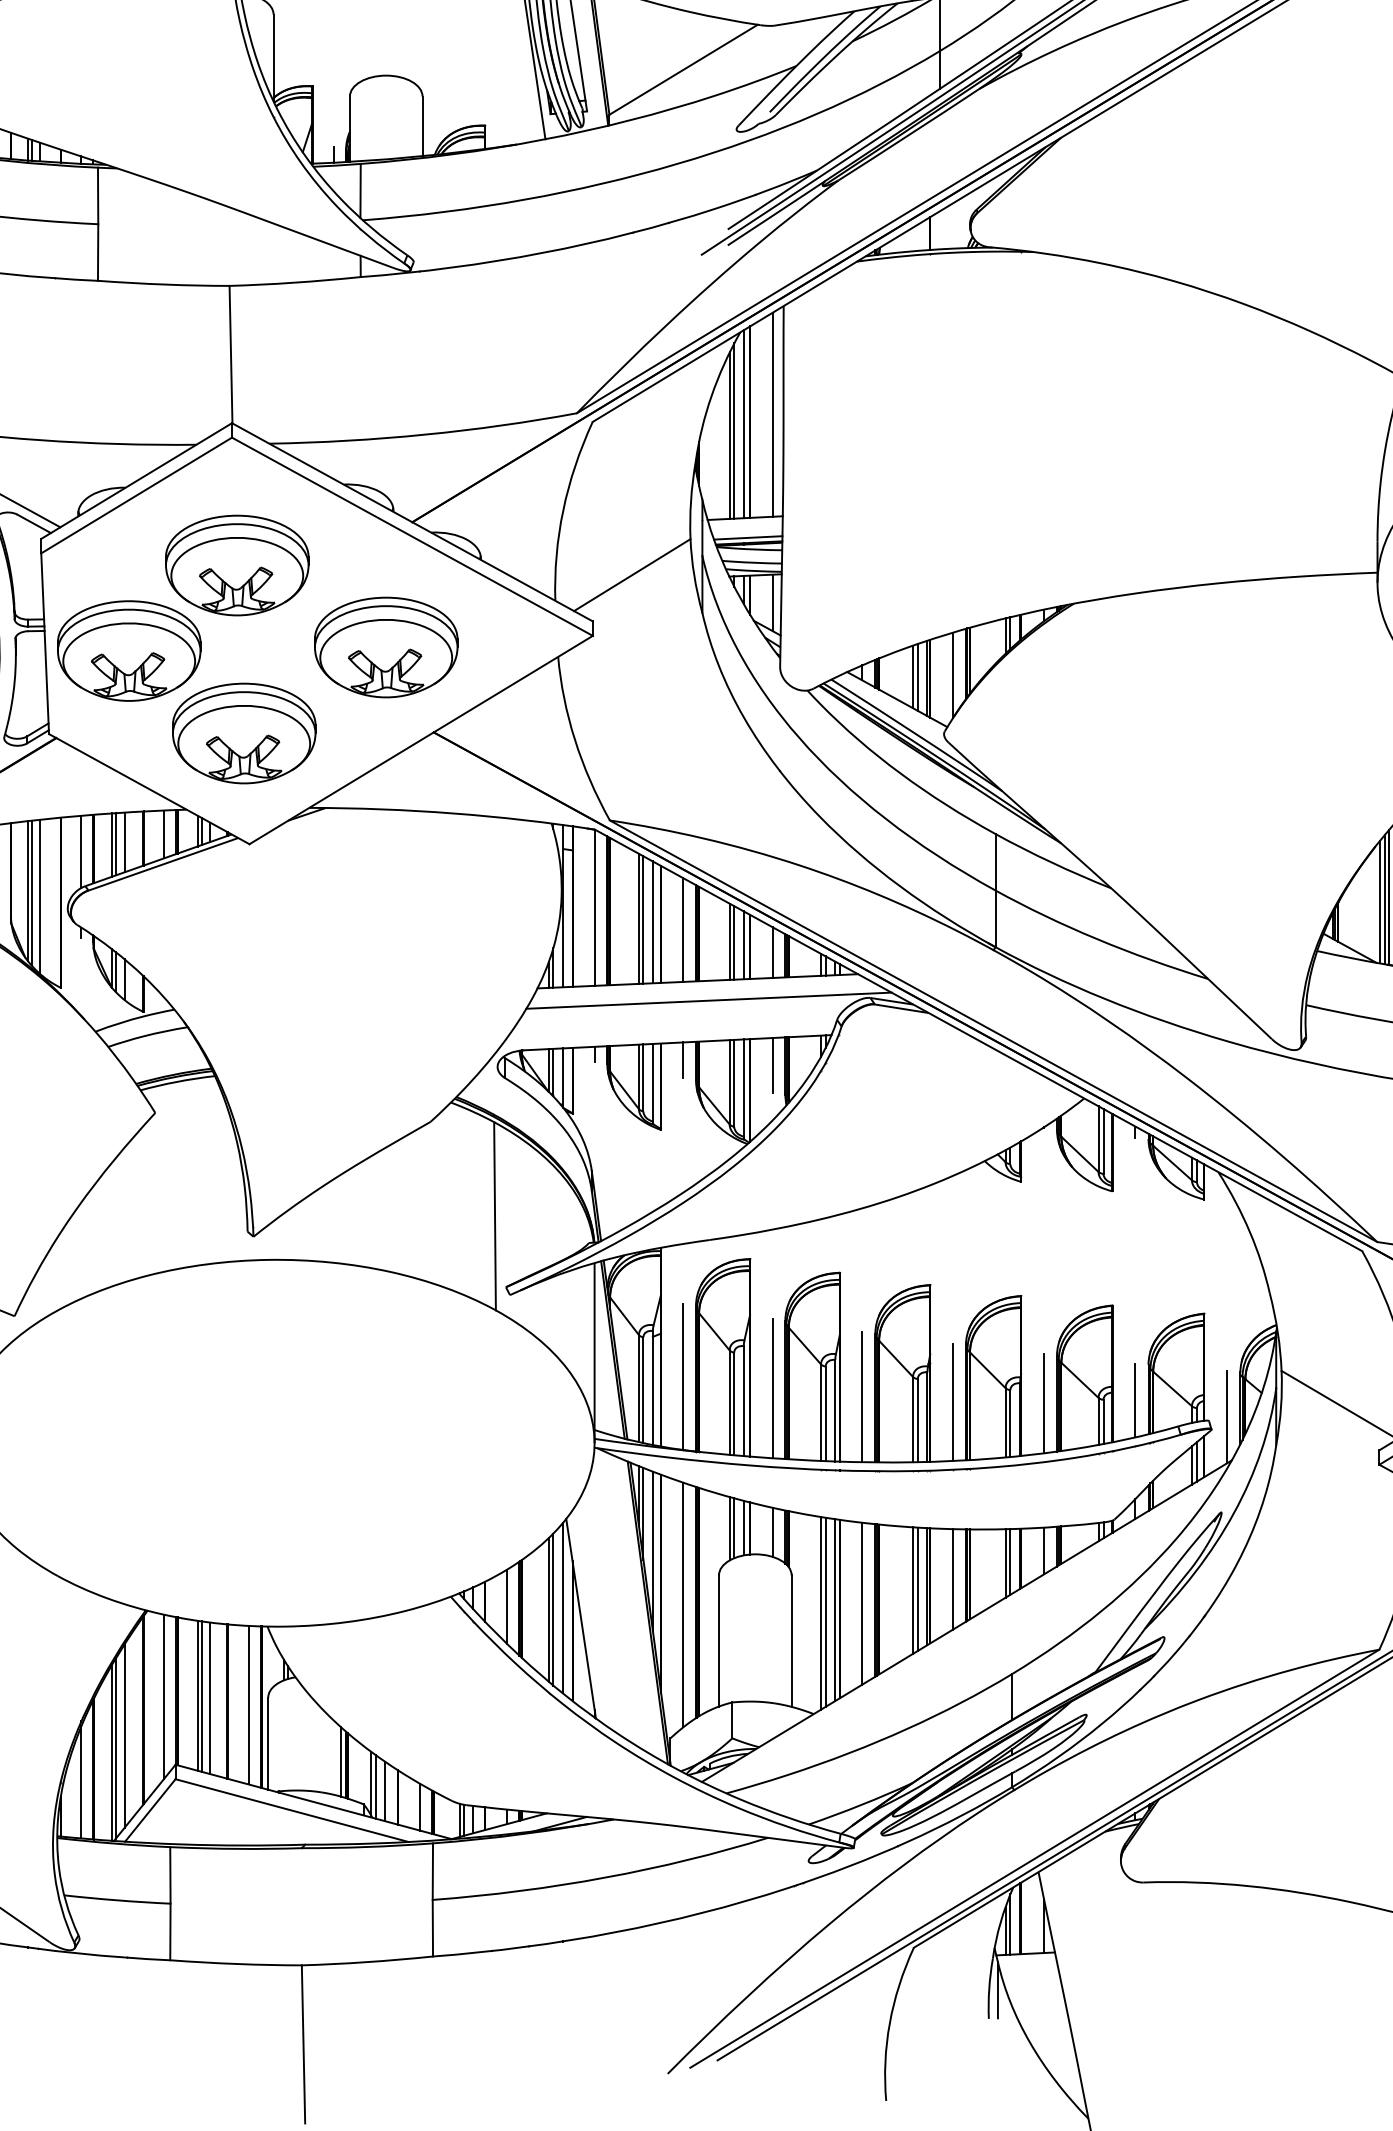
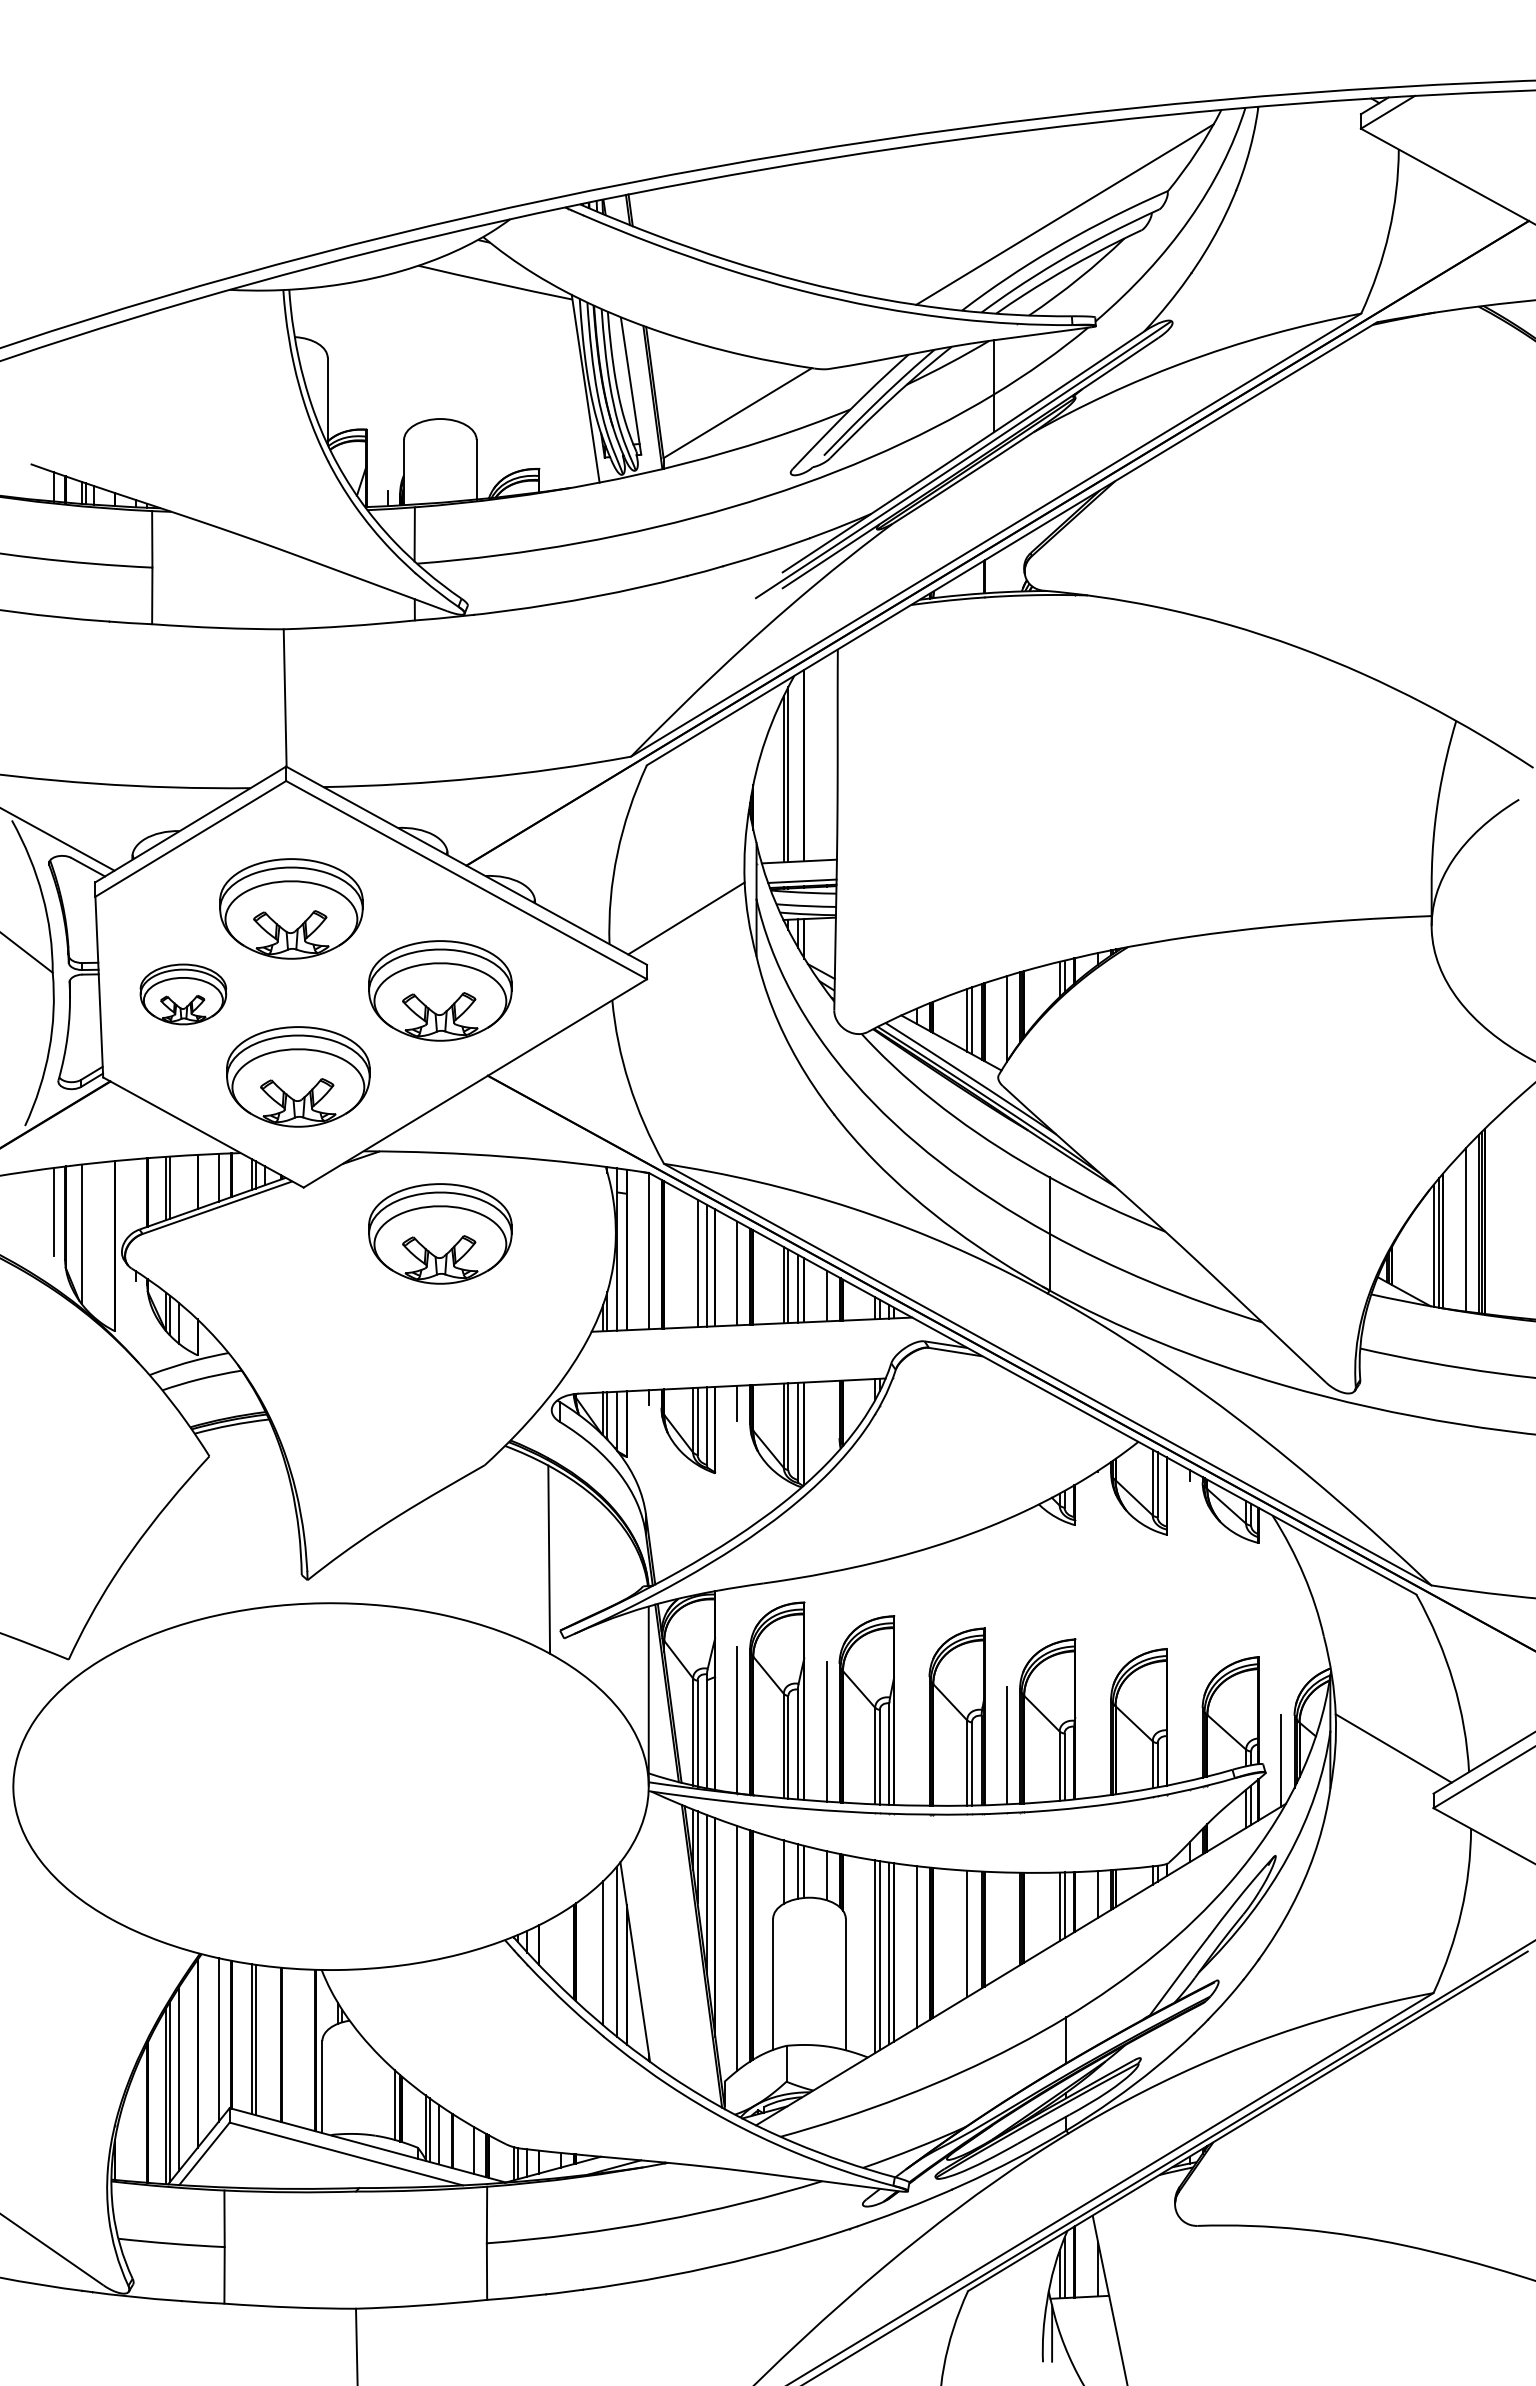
line: (772, 415) -> (826, 758), removed
line: (743, 424) -> (797, 767), removed
line: (772, 603) -> (826, 946), removed
part: (129, 651) -> (183, 994), size x0.6
line: (124, 842) -> (178, 1185), removed
line: (81, 852) -> (135, 1195), removed
part: (386, 890) -> (440, 1233), added
line: (31, 893) -> (85, 1236), removed
line: (40, 897) -> (94, 1240), removed
line: (639, 919) -> (693, 1262), removed
line: (708, 1001) -> (762, 1344), removed
line: (772, 1065) -> (826, 1408), removed
line: (862, 1397) -> (916, 1740), removed
line: (1135, 1400) -> (1189, 1743), removed
line: (1044, 1403) -> (1098, 1746), removed
line: (734, 1528) -> (788, 1871), removed
line: (953, 1579) -> (1007, 1922), removed
line: (917, 1589) -> (971, 1932), removed
line: (507, 1607) -> (561, 1950), removed
line: (553, 1609) -> (607, 1952), removed
line: (210, 1698) -> (264, 2041), removed
line: (248, 1705) -> (302, 2048), removed
line: (81, 1782) -> (135, 2125), removed

